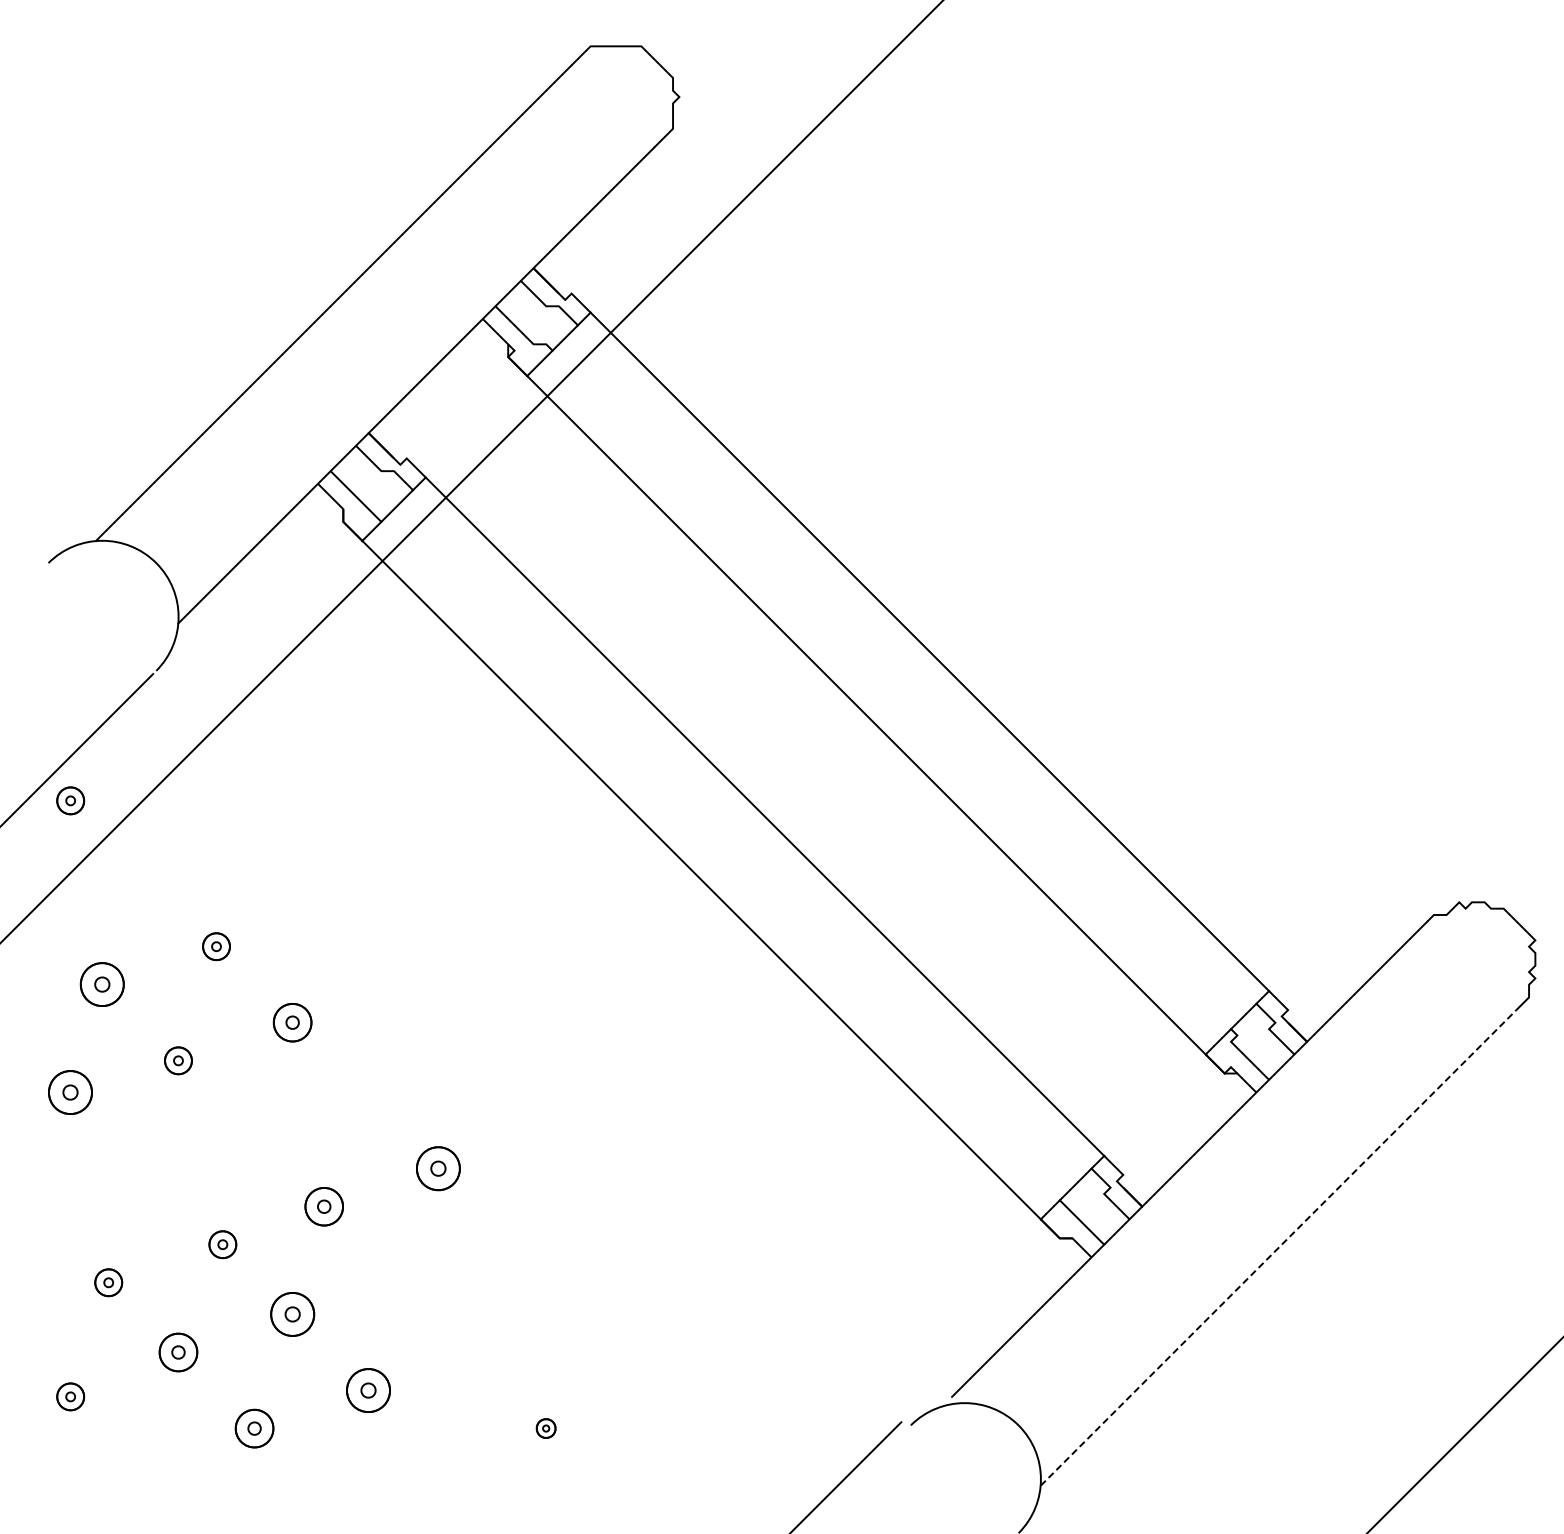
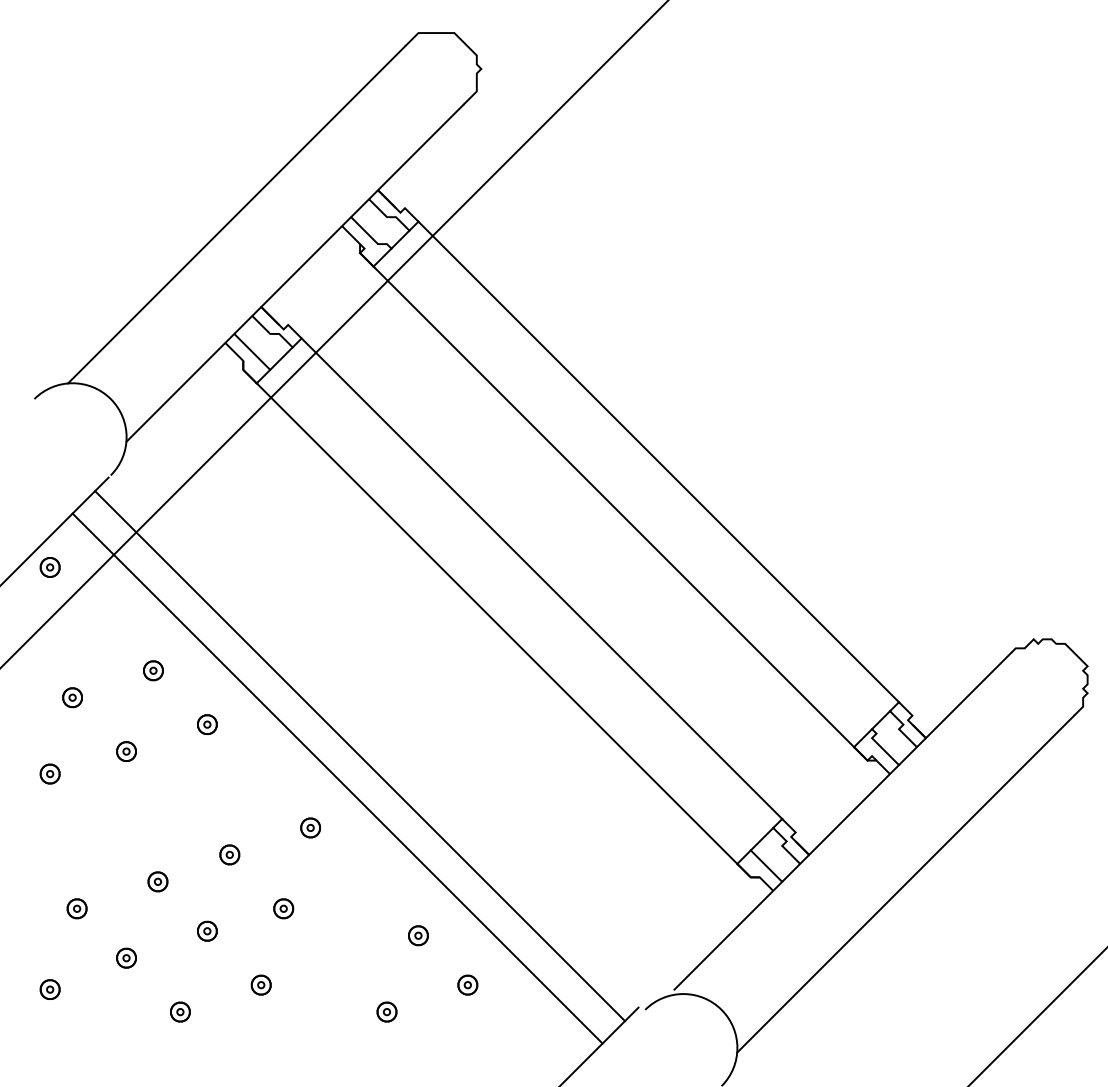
part: (102, 984) -> (72, 697), size x0.62
part: (292, 1022) -> (207, 724), size x0.71
line: (508, 1067) -> (360, 756), added
part: (70, 1092) -> (50, 774), size x0.62
line: (476, 1098) -> (337, 778), added
part: (438, 1168) -> (310, 827), size x0.62
part: (324, 1206) -> (229, 854), size x0.71
line: (1278, 1247) -> (905, 883), dashed -> solid
part: (400, 1282) -> (283, 908), added
part: (292, 1314) -> (207, 931), size x0.62
part: (590, 1320) -> (418, 935), added
part: (178, 1352) -> (126, 958), size x0.71
part: (368, 1390) -> (261, 985), size x0.62
part: (660, 1390) -> (467, 985), added
part: (254, 1428) -> (180, 1012), size x0.71
part: (545, 1428) -> (386, 1012), size x1.43

